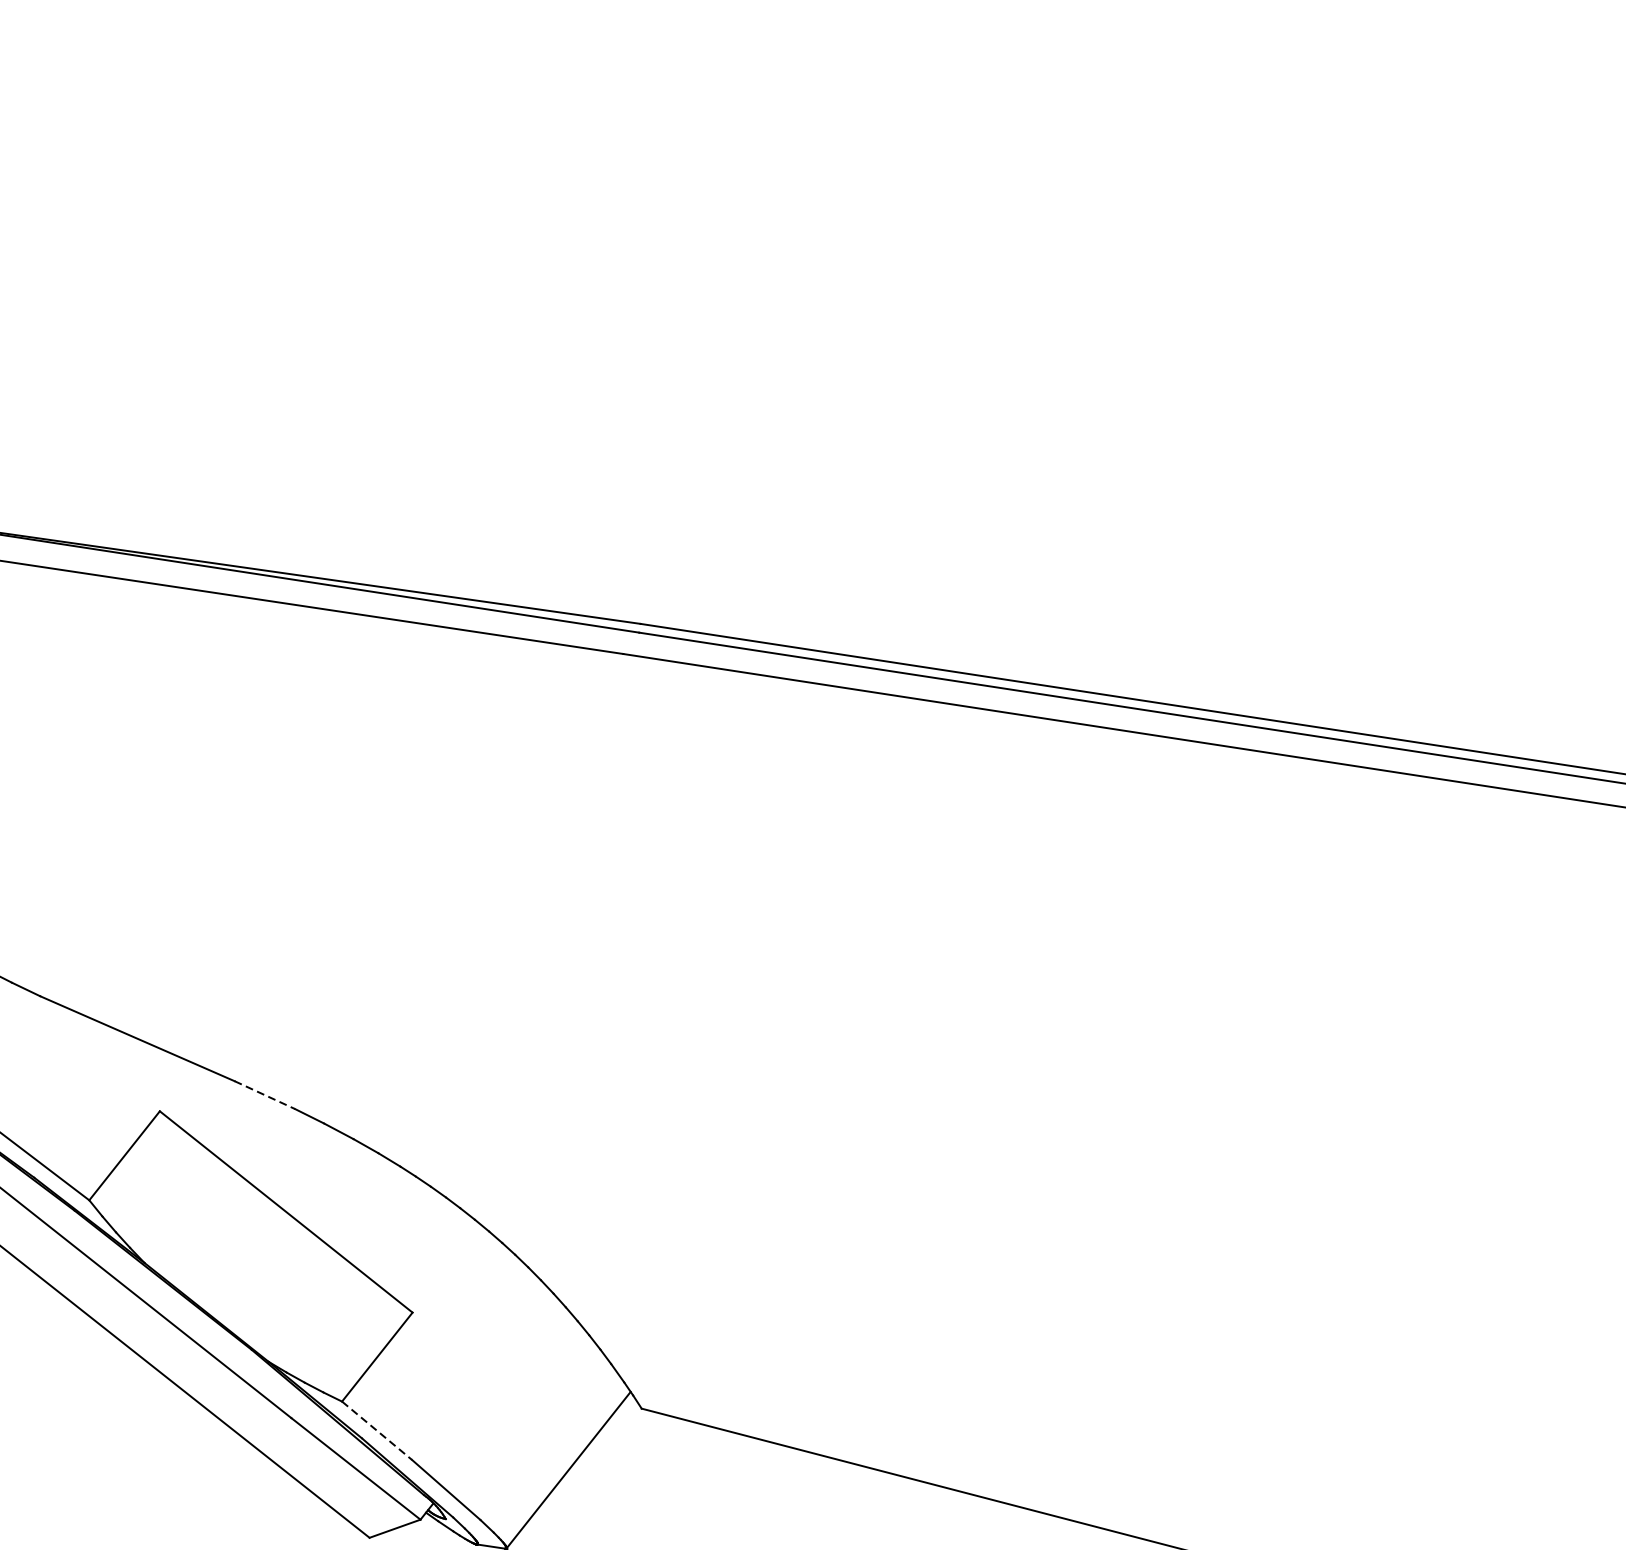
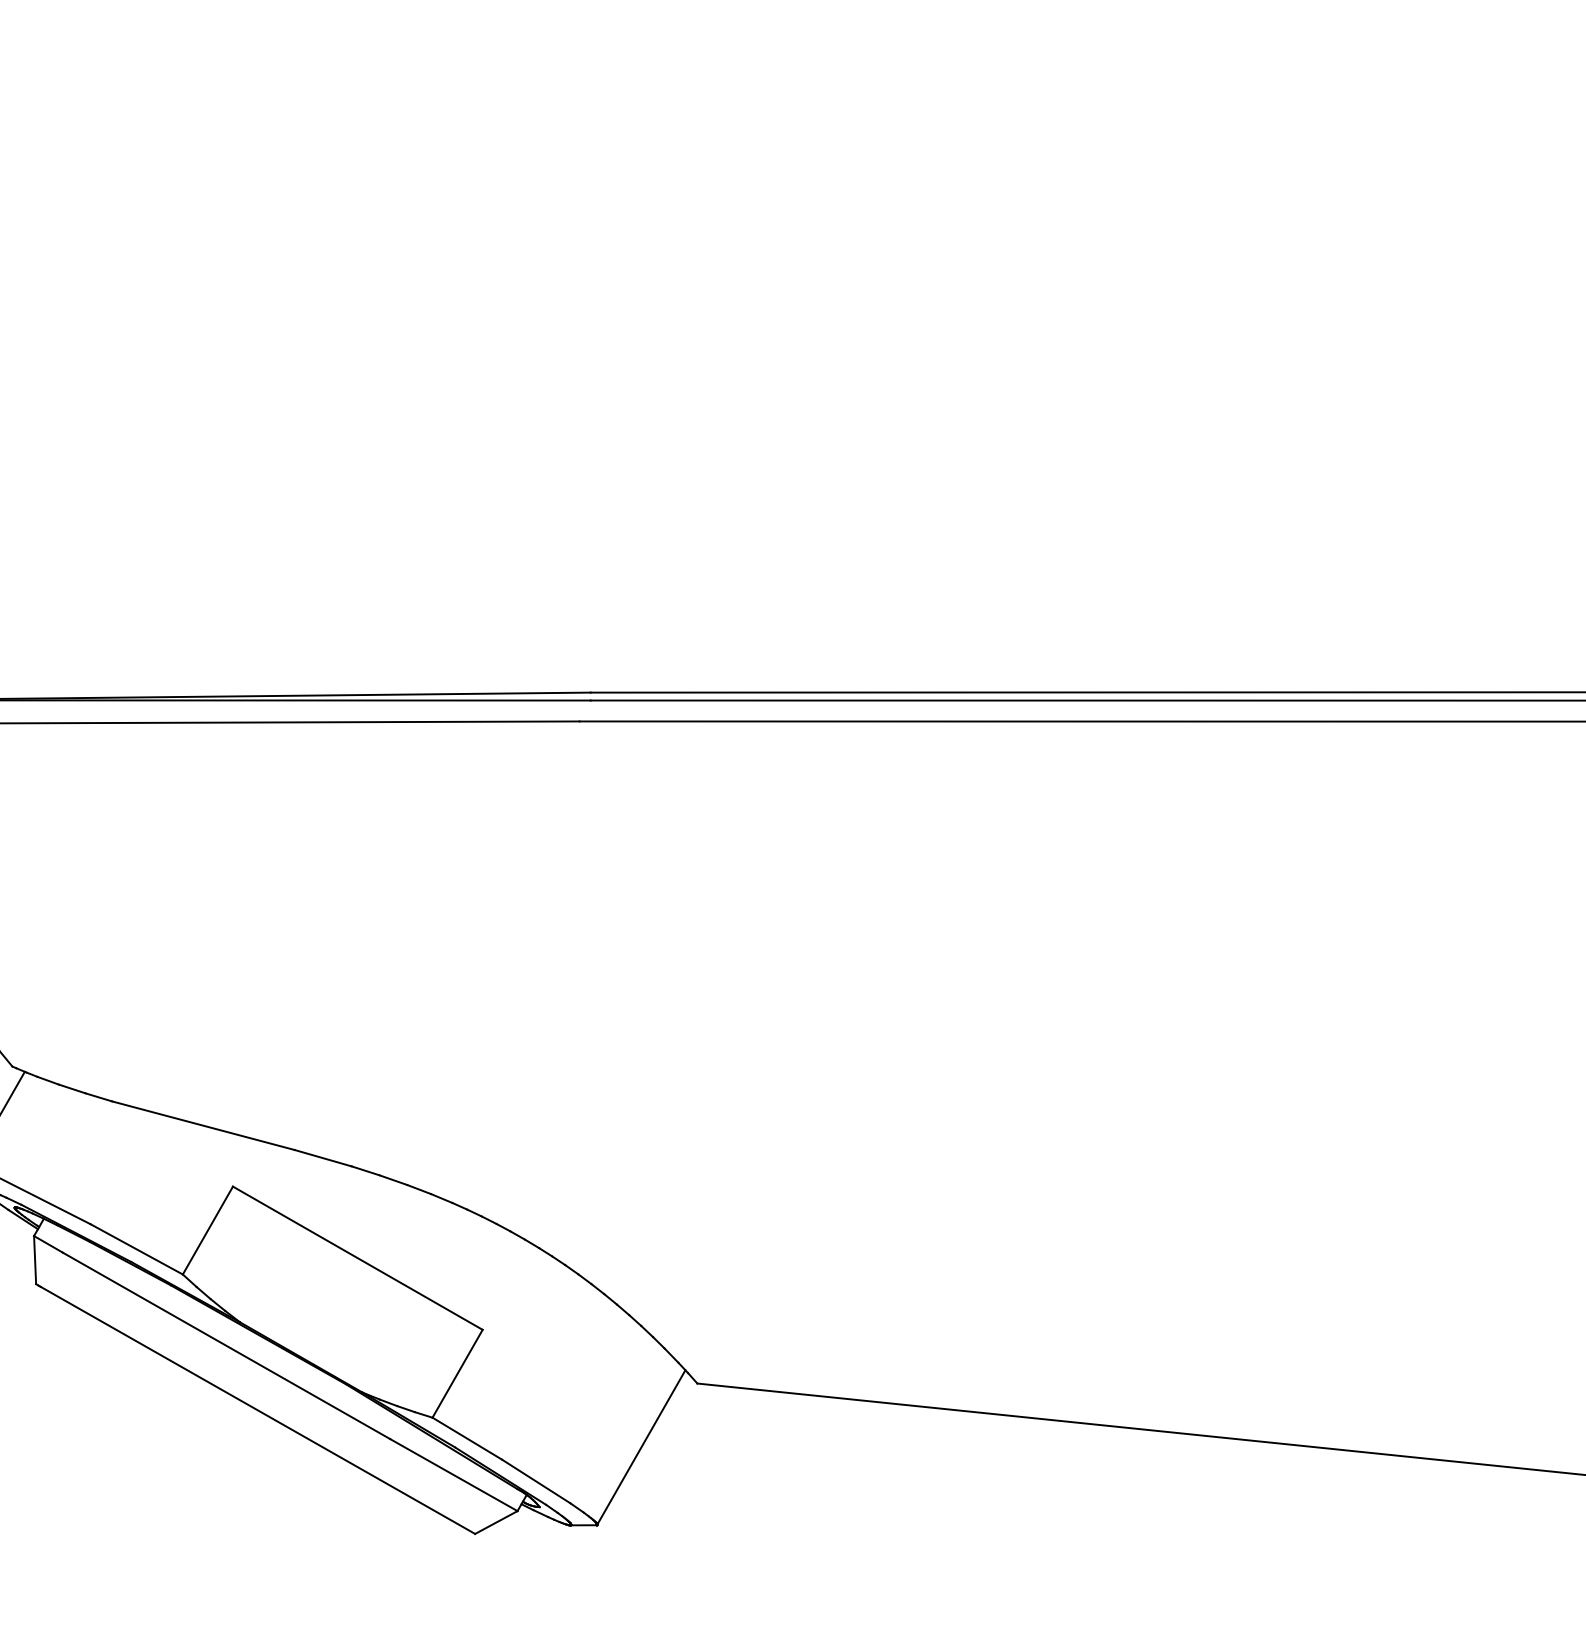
line: (265, 1095) -> (323, 1158), dashed -> solid
line: (377, 1430) -> (467, 1438), dashed -> solid

